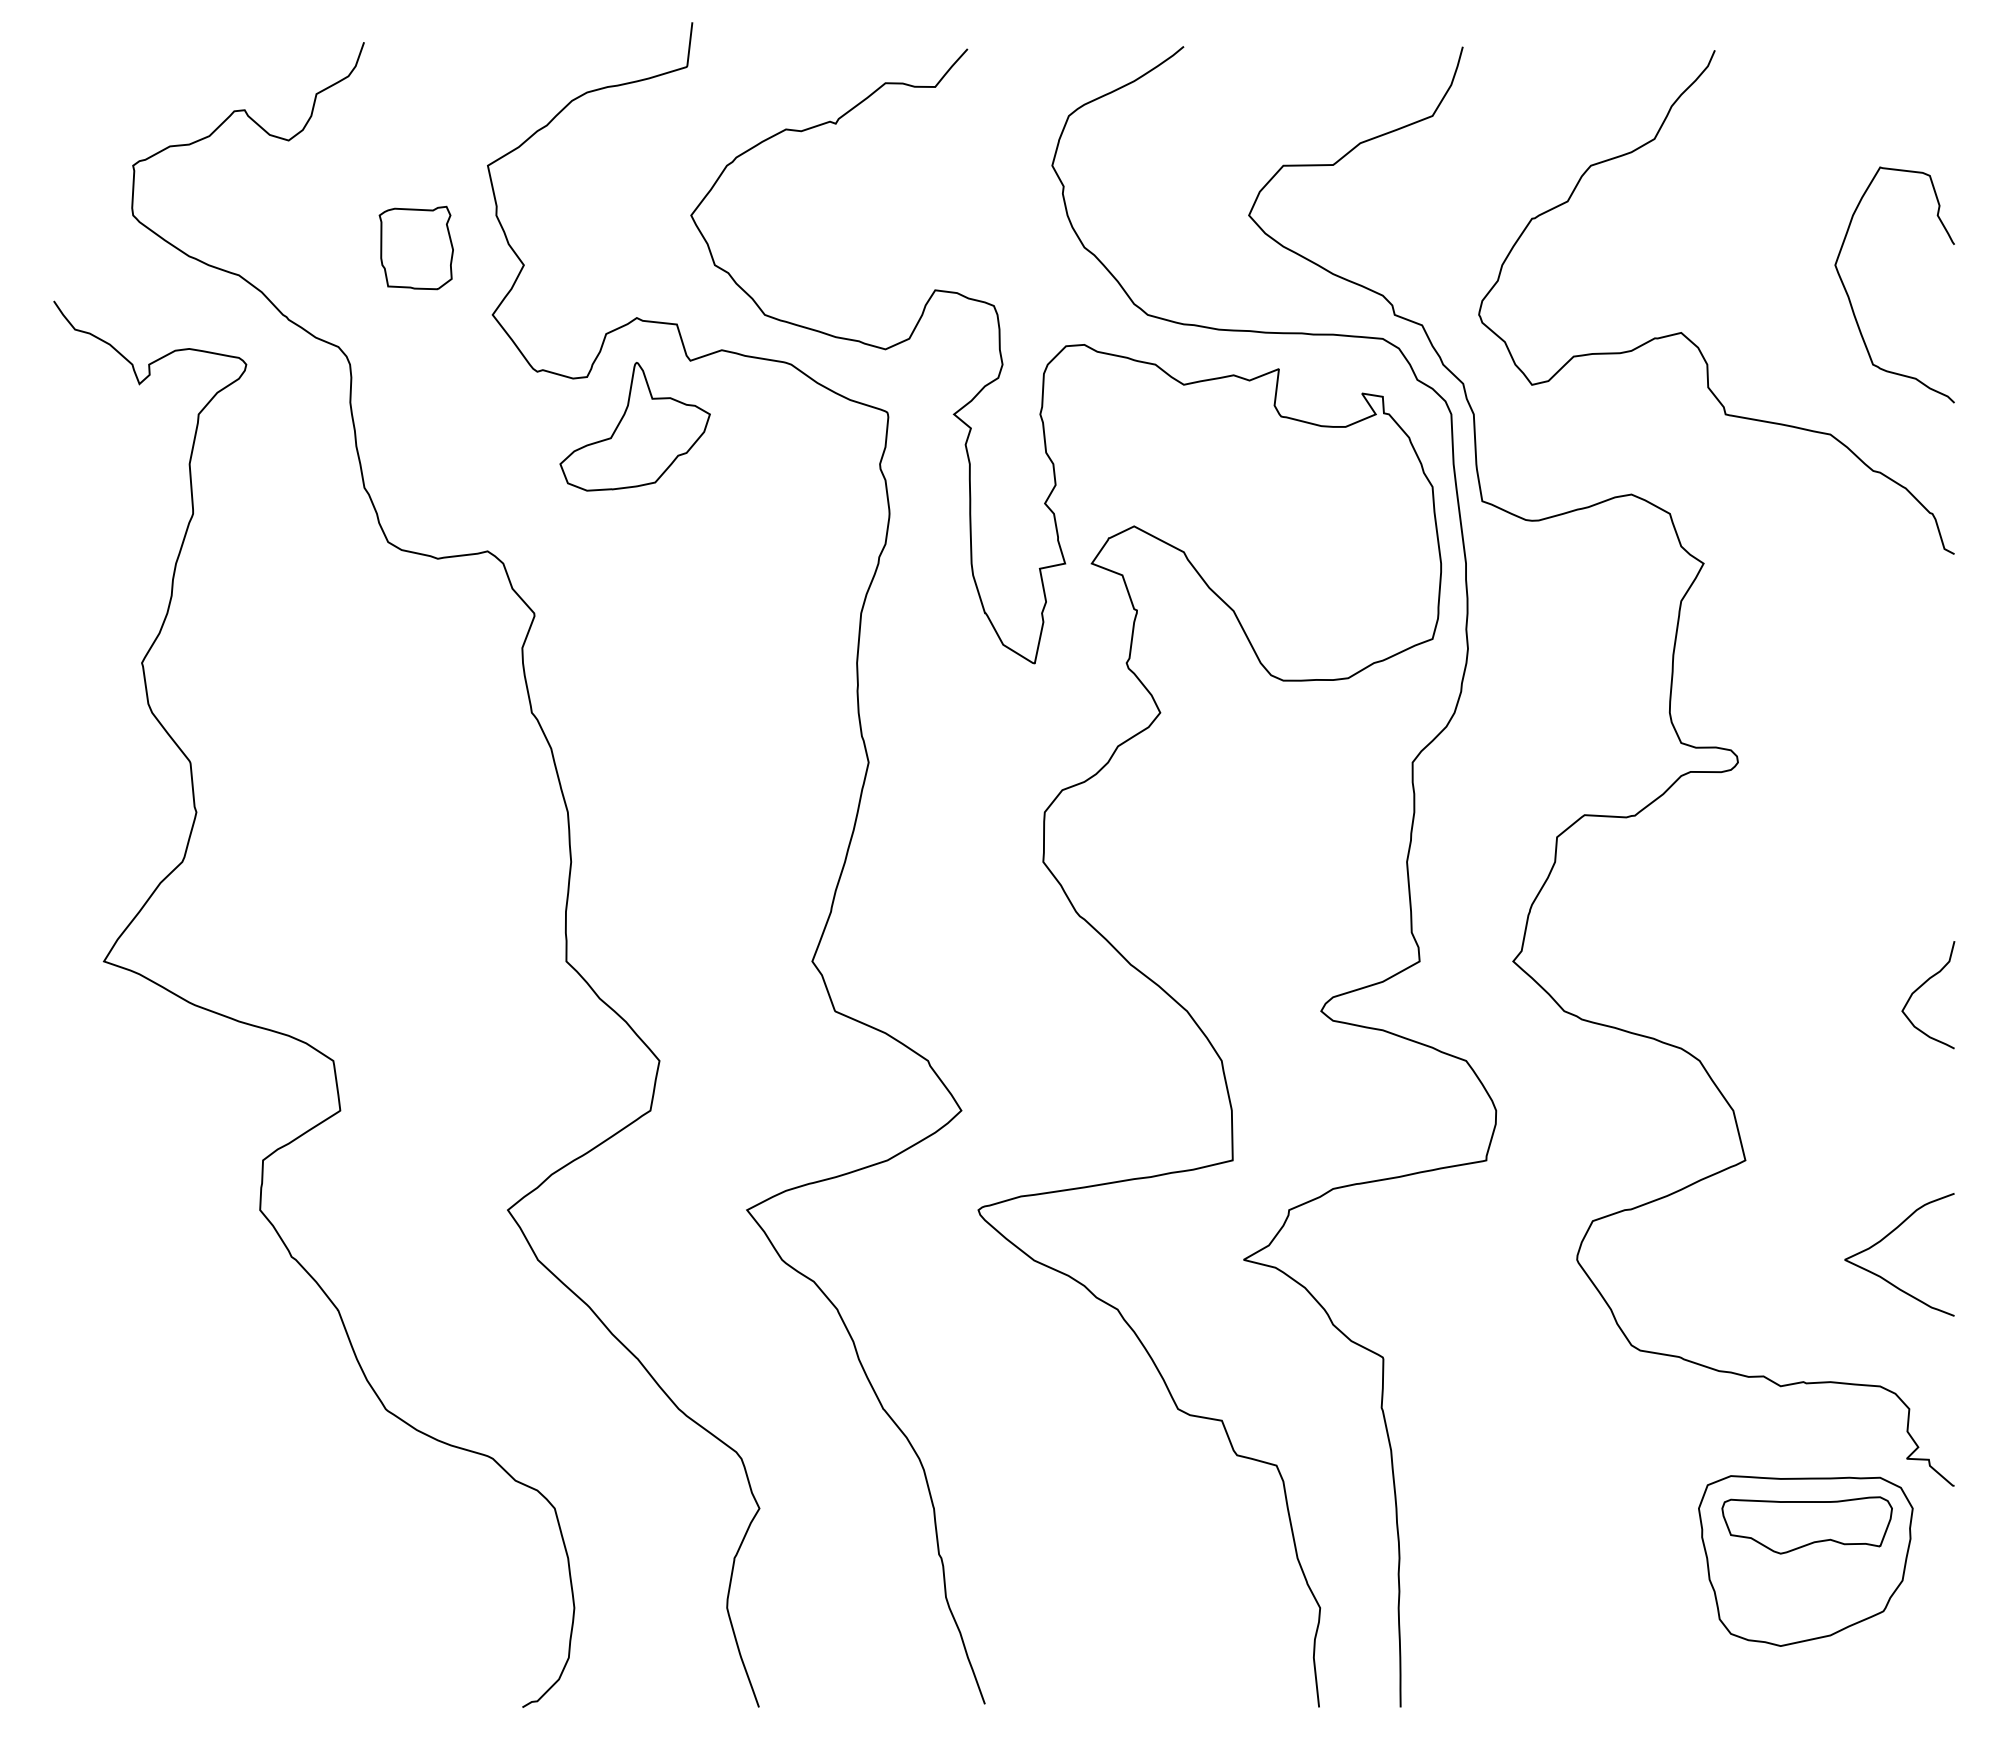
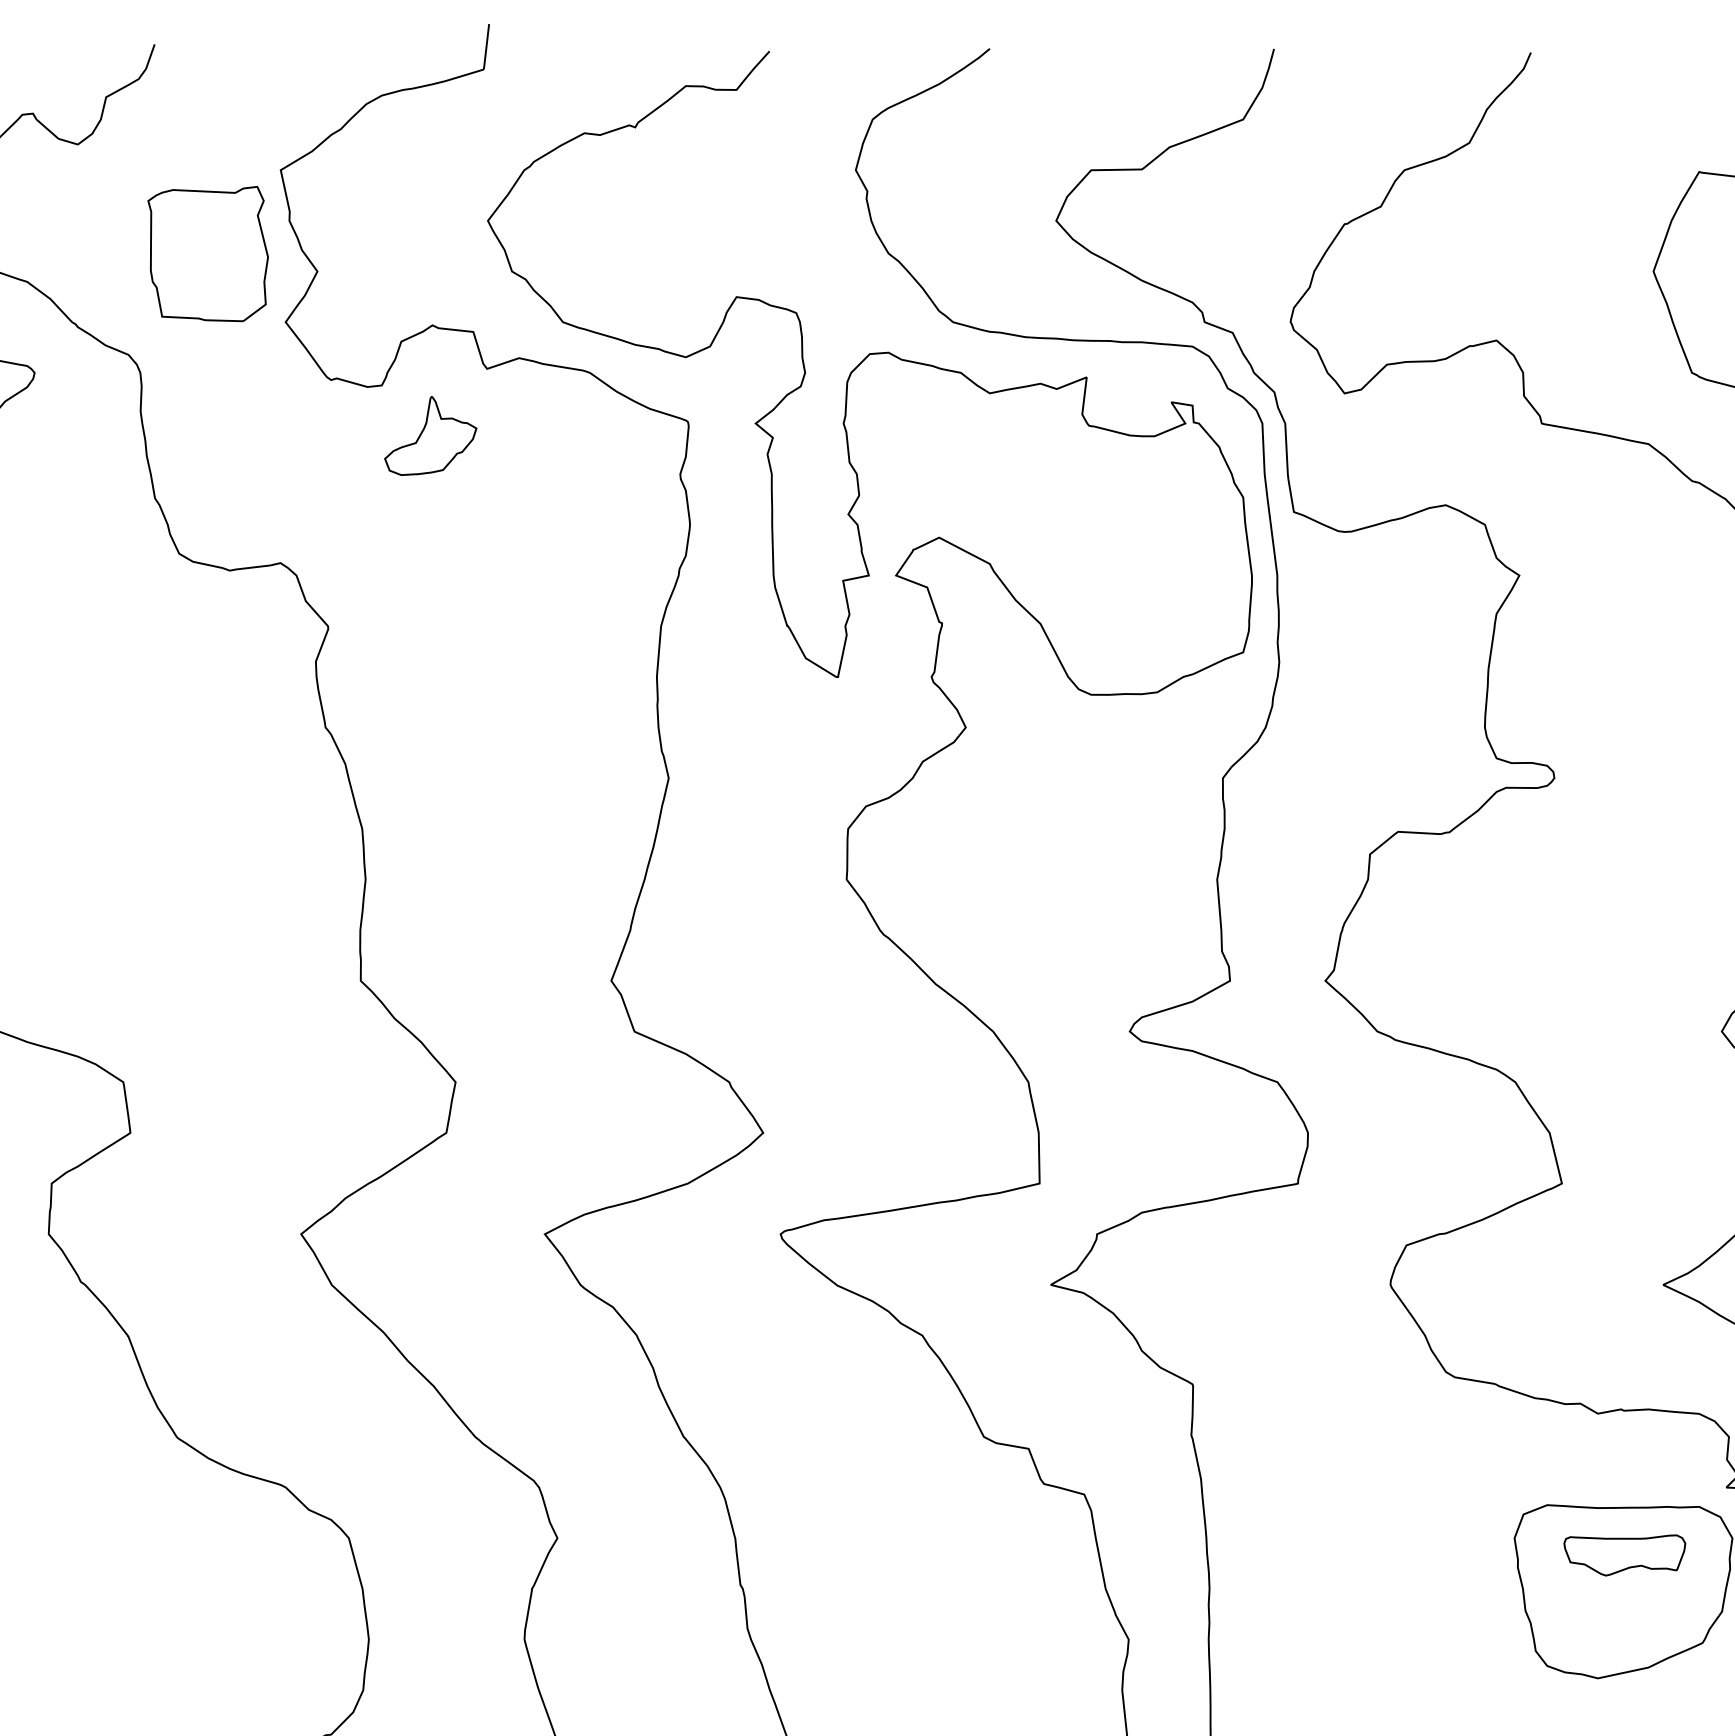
part: (415, 247) -> (207, 253), size x1.6
part: (634, 426) -> (430, 435), size x0.6
part: (1806, 1525) -> (1624, 1555), size x0.7

